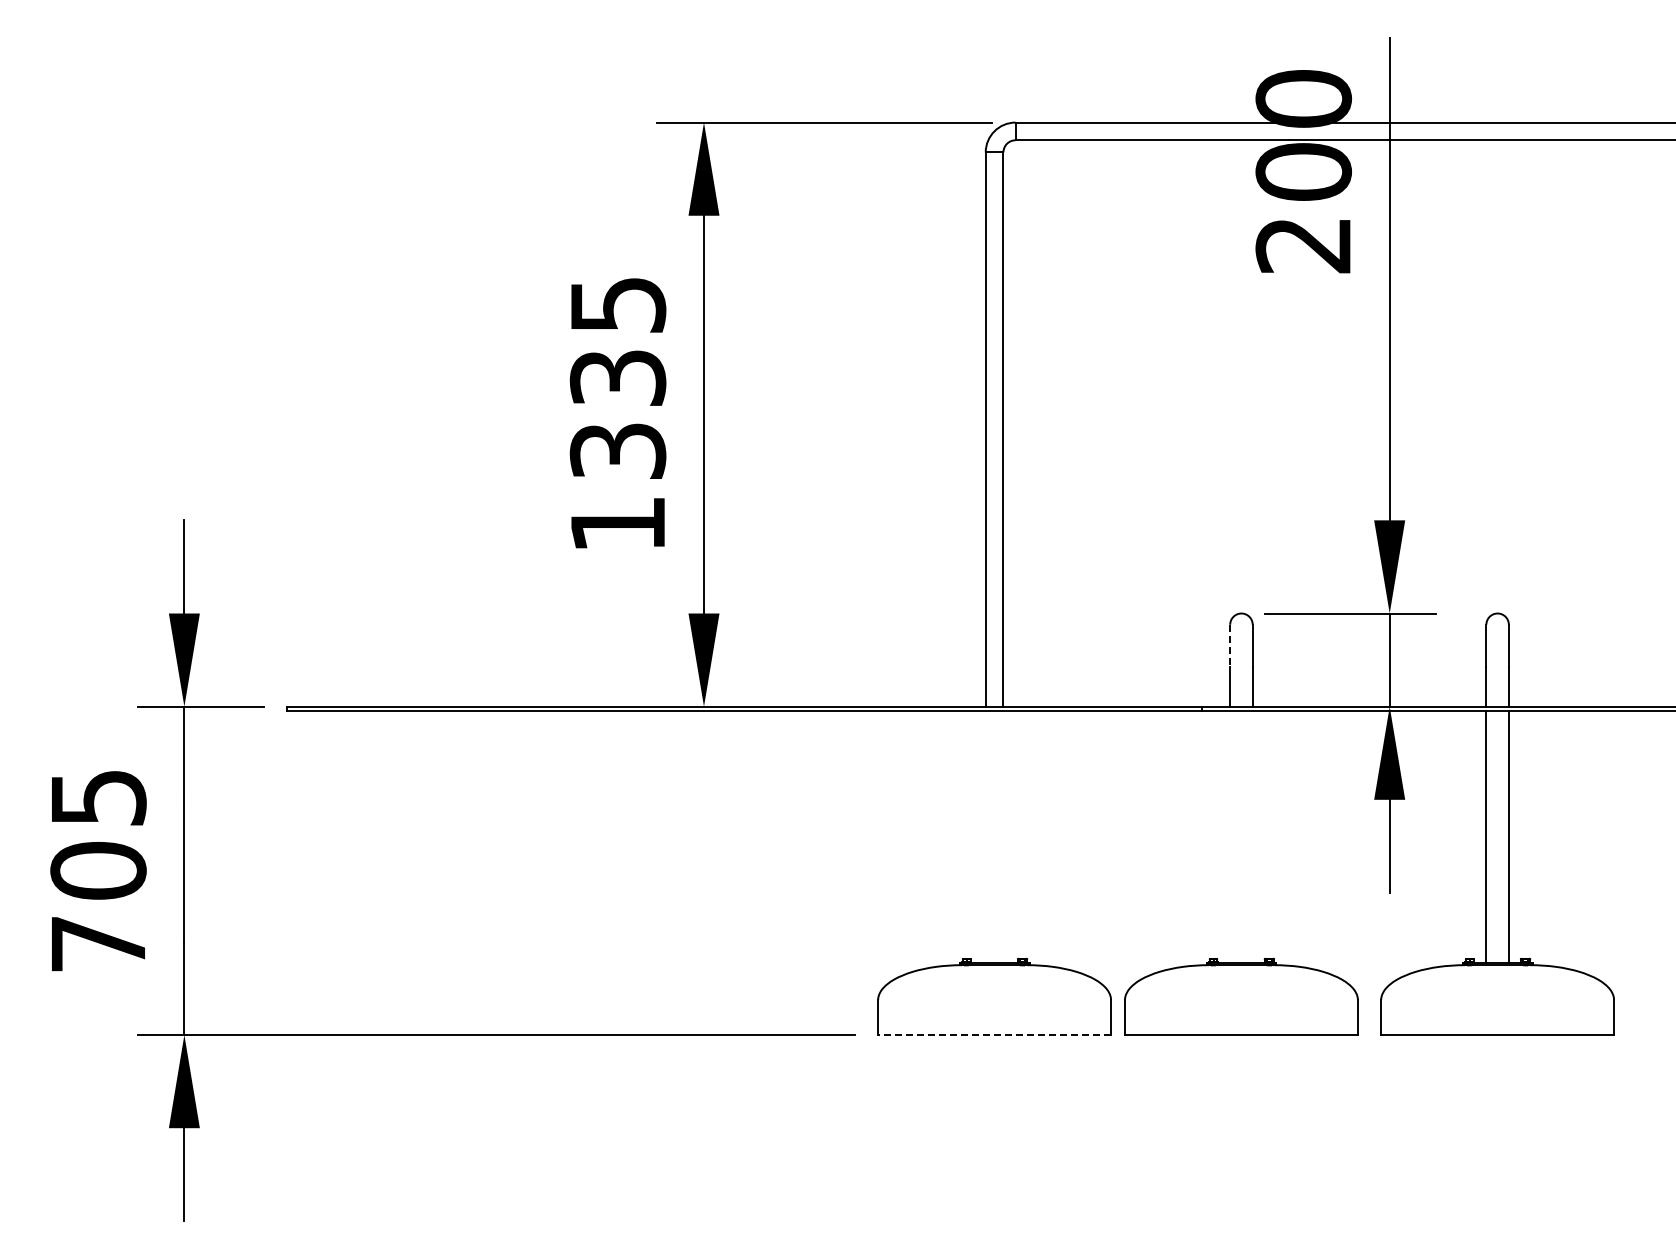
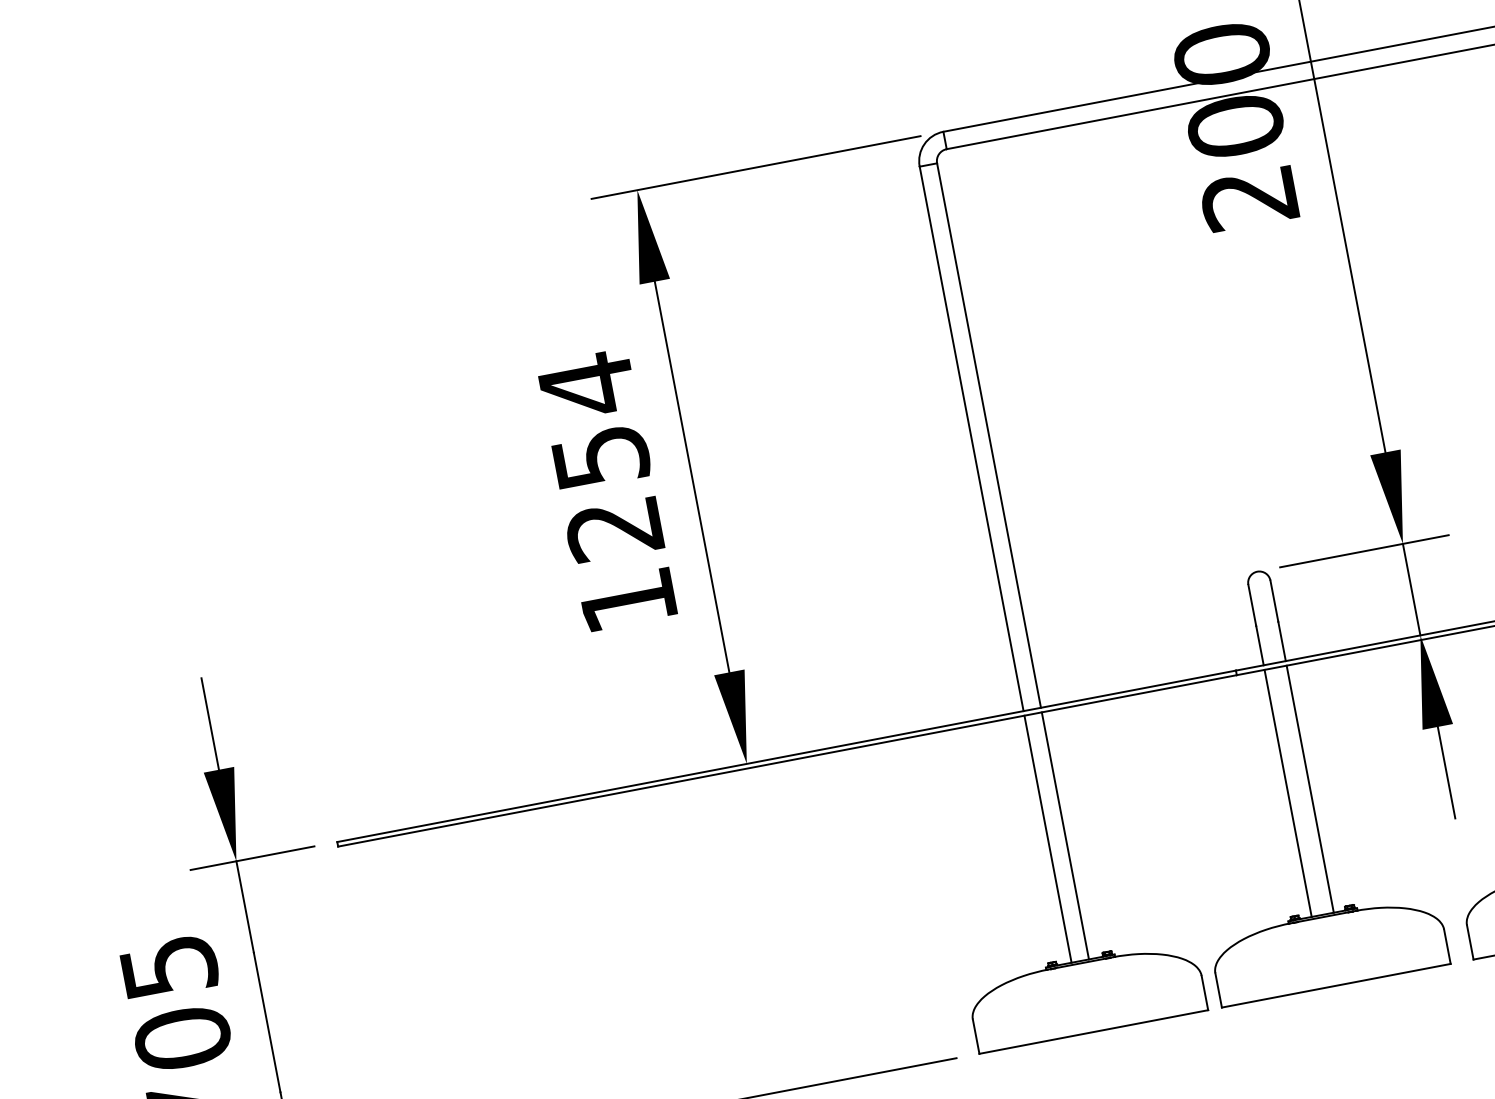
text: (617, 376) -> (599, 455), 1335 -> 1254
line: (1230, 645) -> (1252, 605), dashed -> solid
line: (985, 836) -> (1047, 838), added
line: (1003, 836) -> (1065, 835), added
line: (1230, 836) -> (1288, 792), added
line: (1252, 836) -> (1309, 788), added
line: (994, 1035) -> (1093, 1032), dashed -> solid

